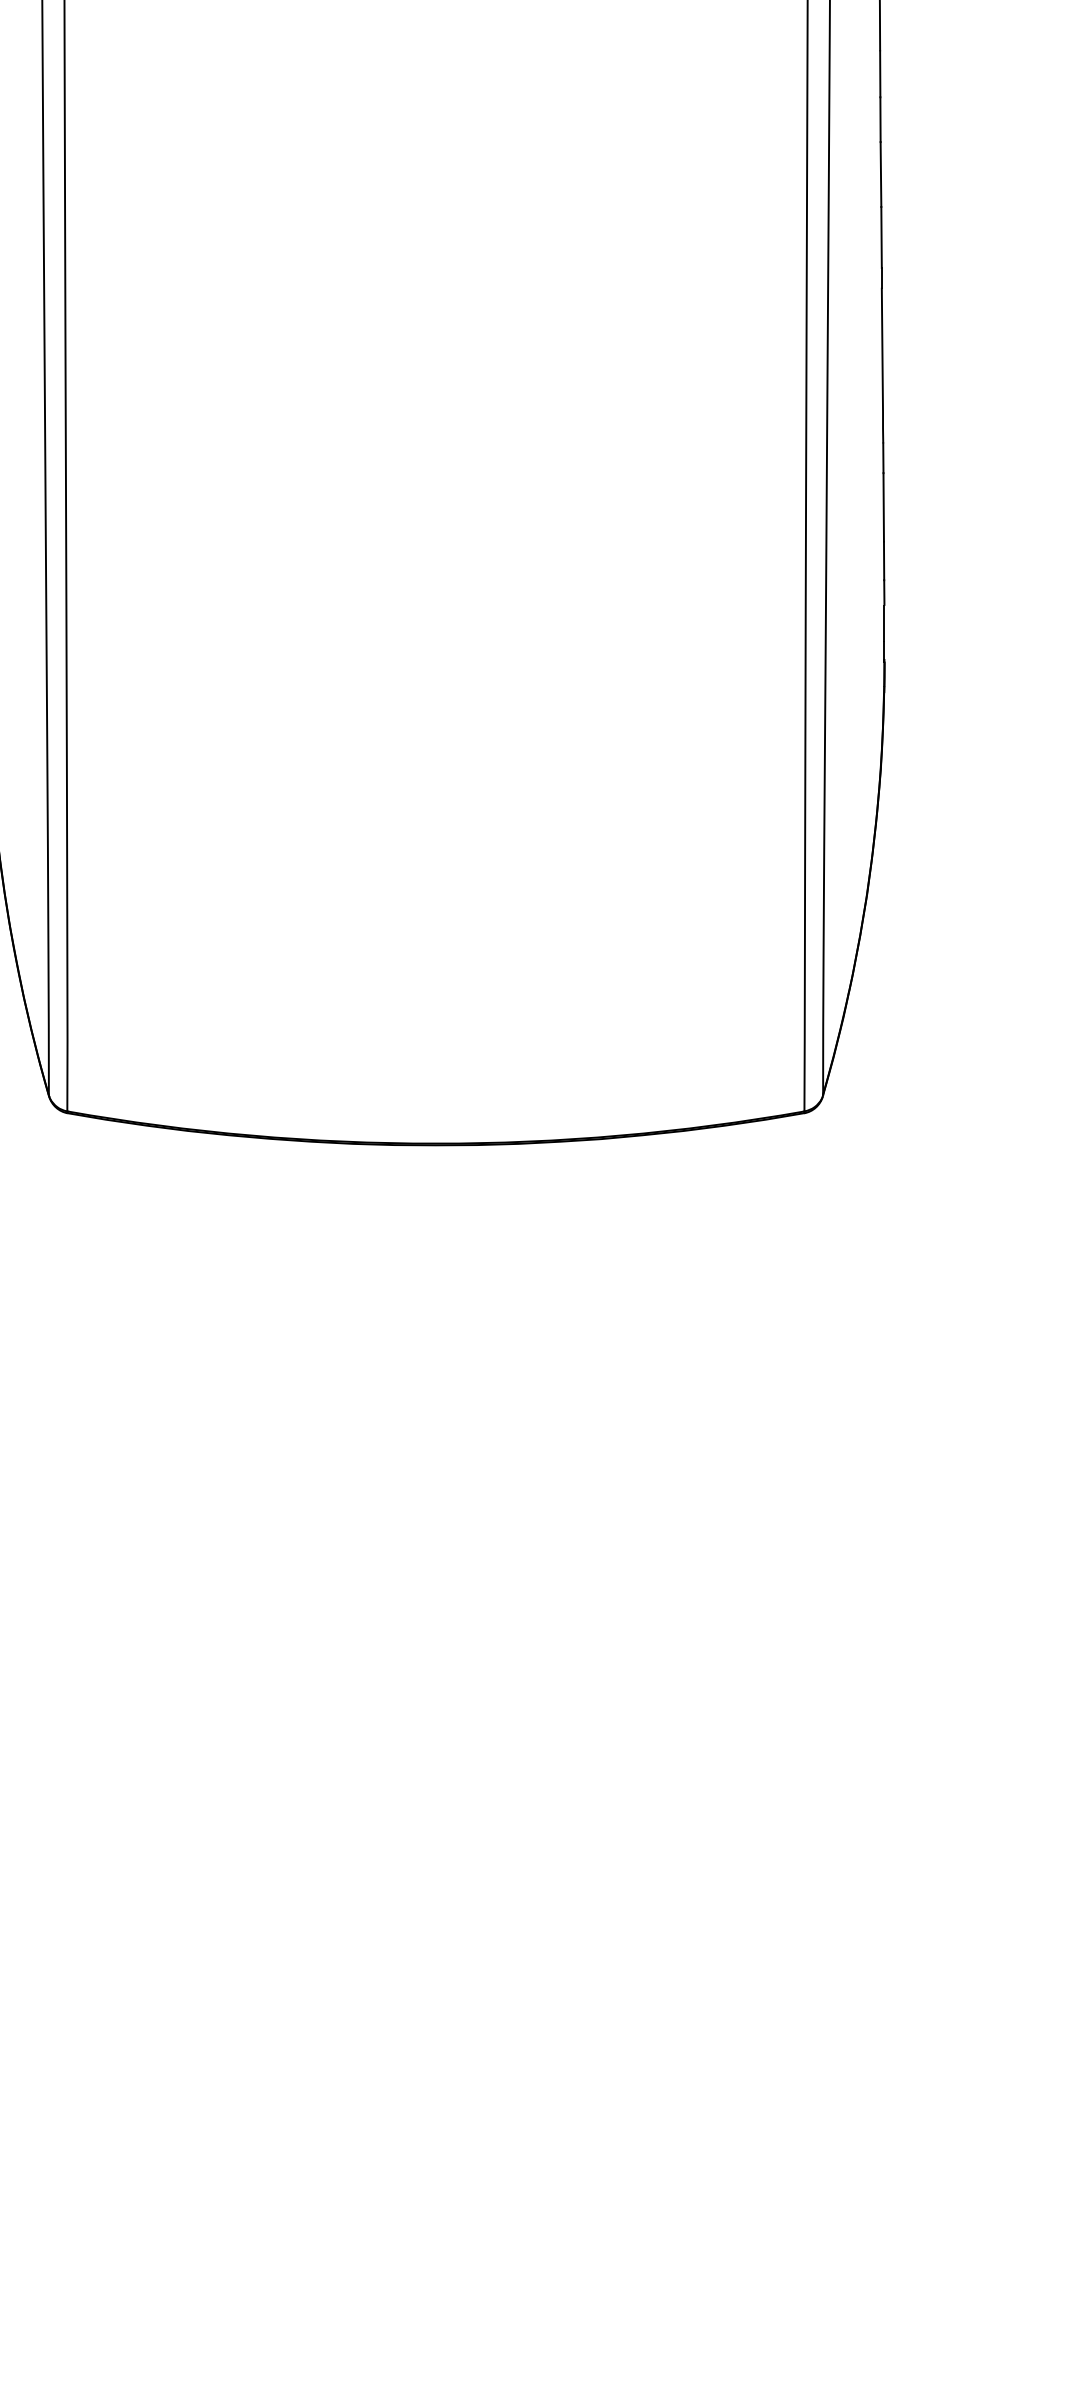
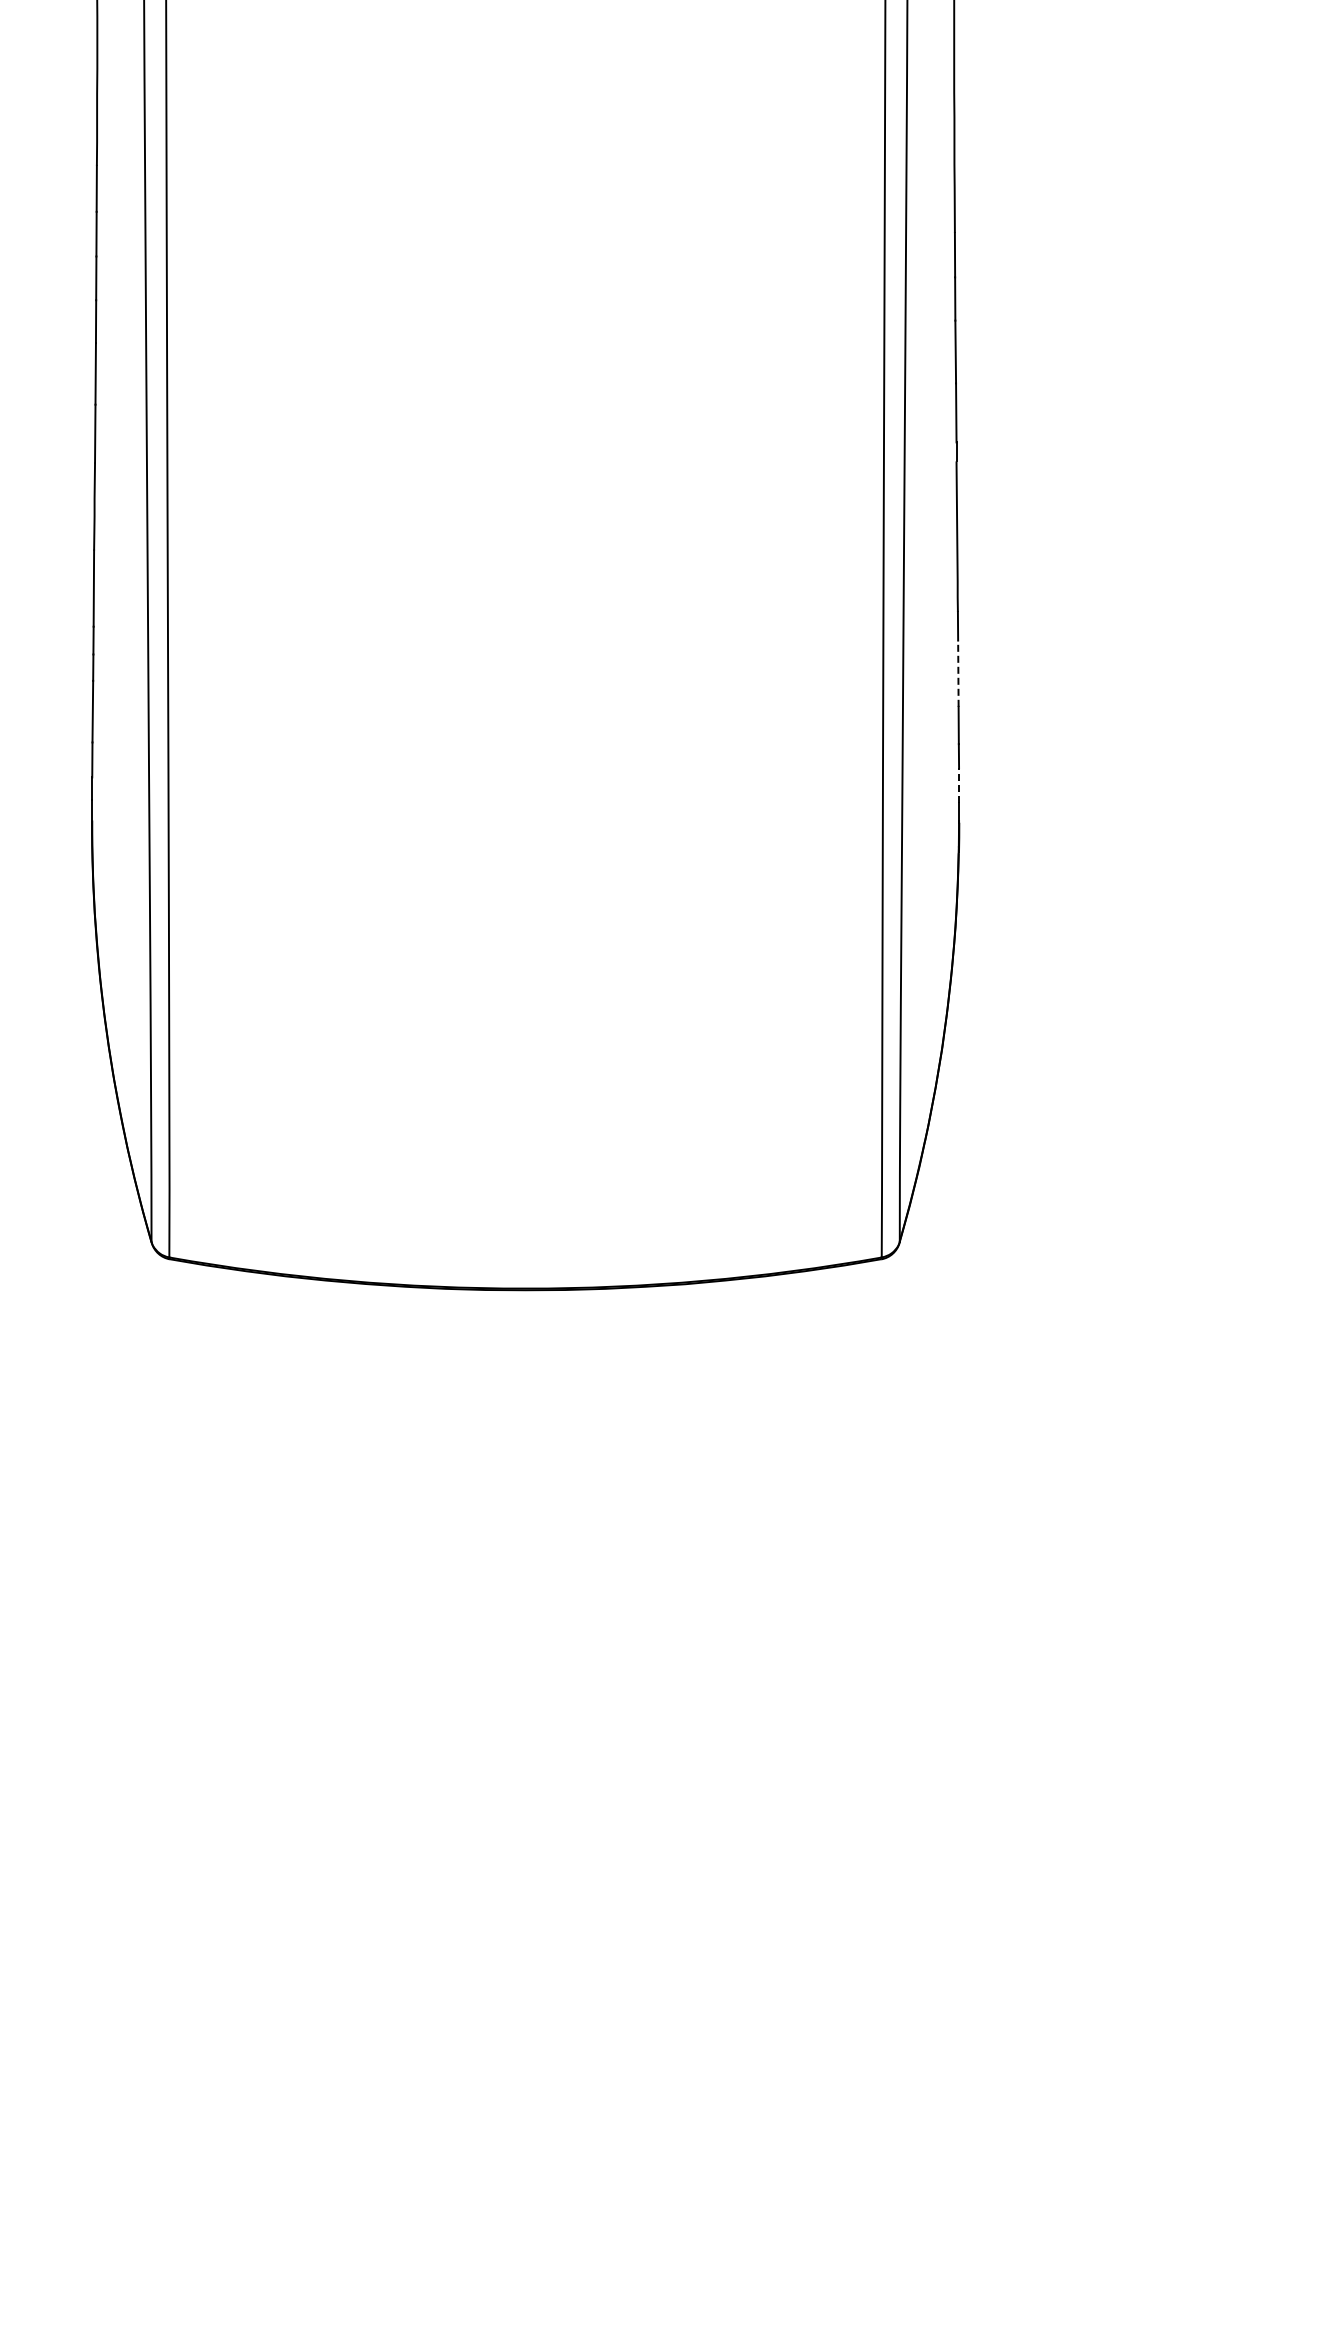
line: (883, 507) -> (958, 673), solid -> dashed
line: (884, 623) -> (959, 785), solid -> dashed

